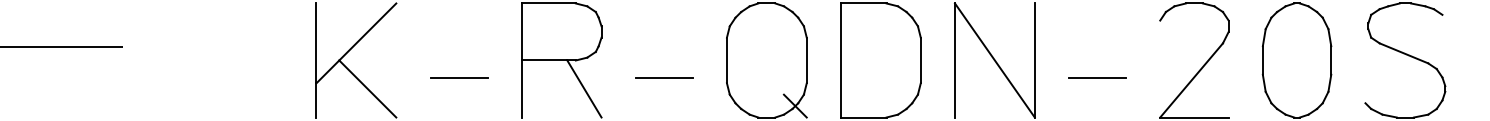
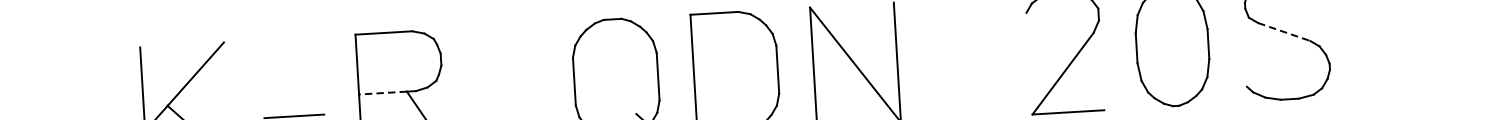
line: (1404, 53) -> (1284, 32), solid -> dashed
line: (544, 60) -> (382, 93), solid -> dashed
line: (663, 77) -> (508, 103), removed
line: (1097, 77) -> (964, 76), removed

